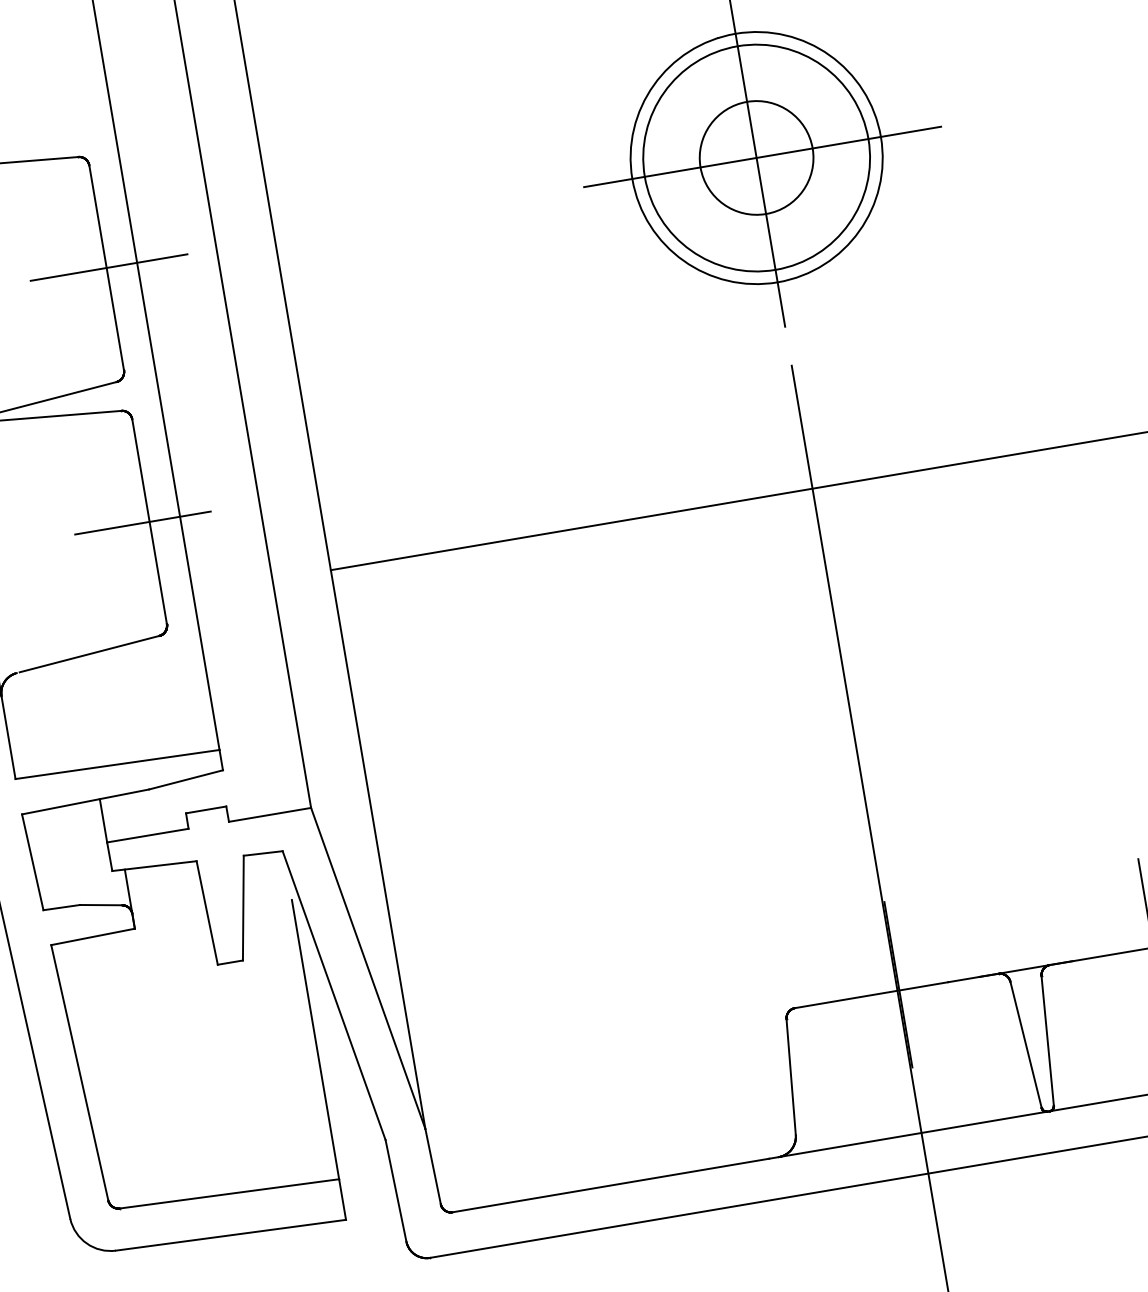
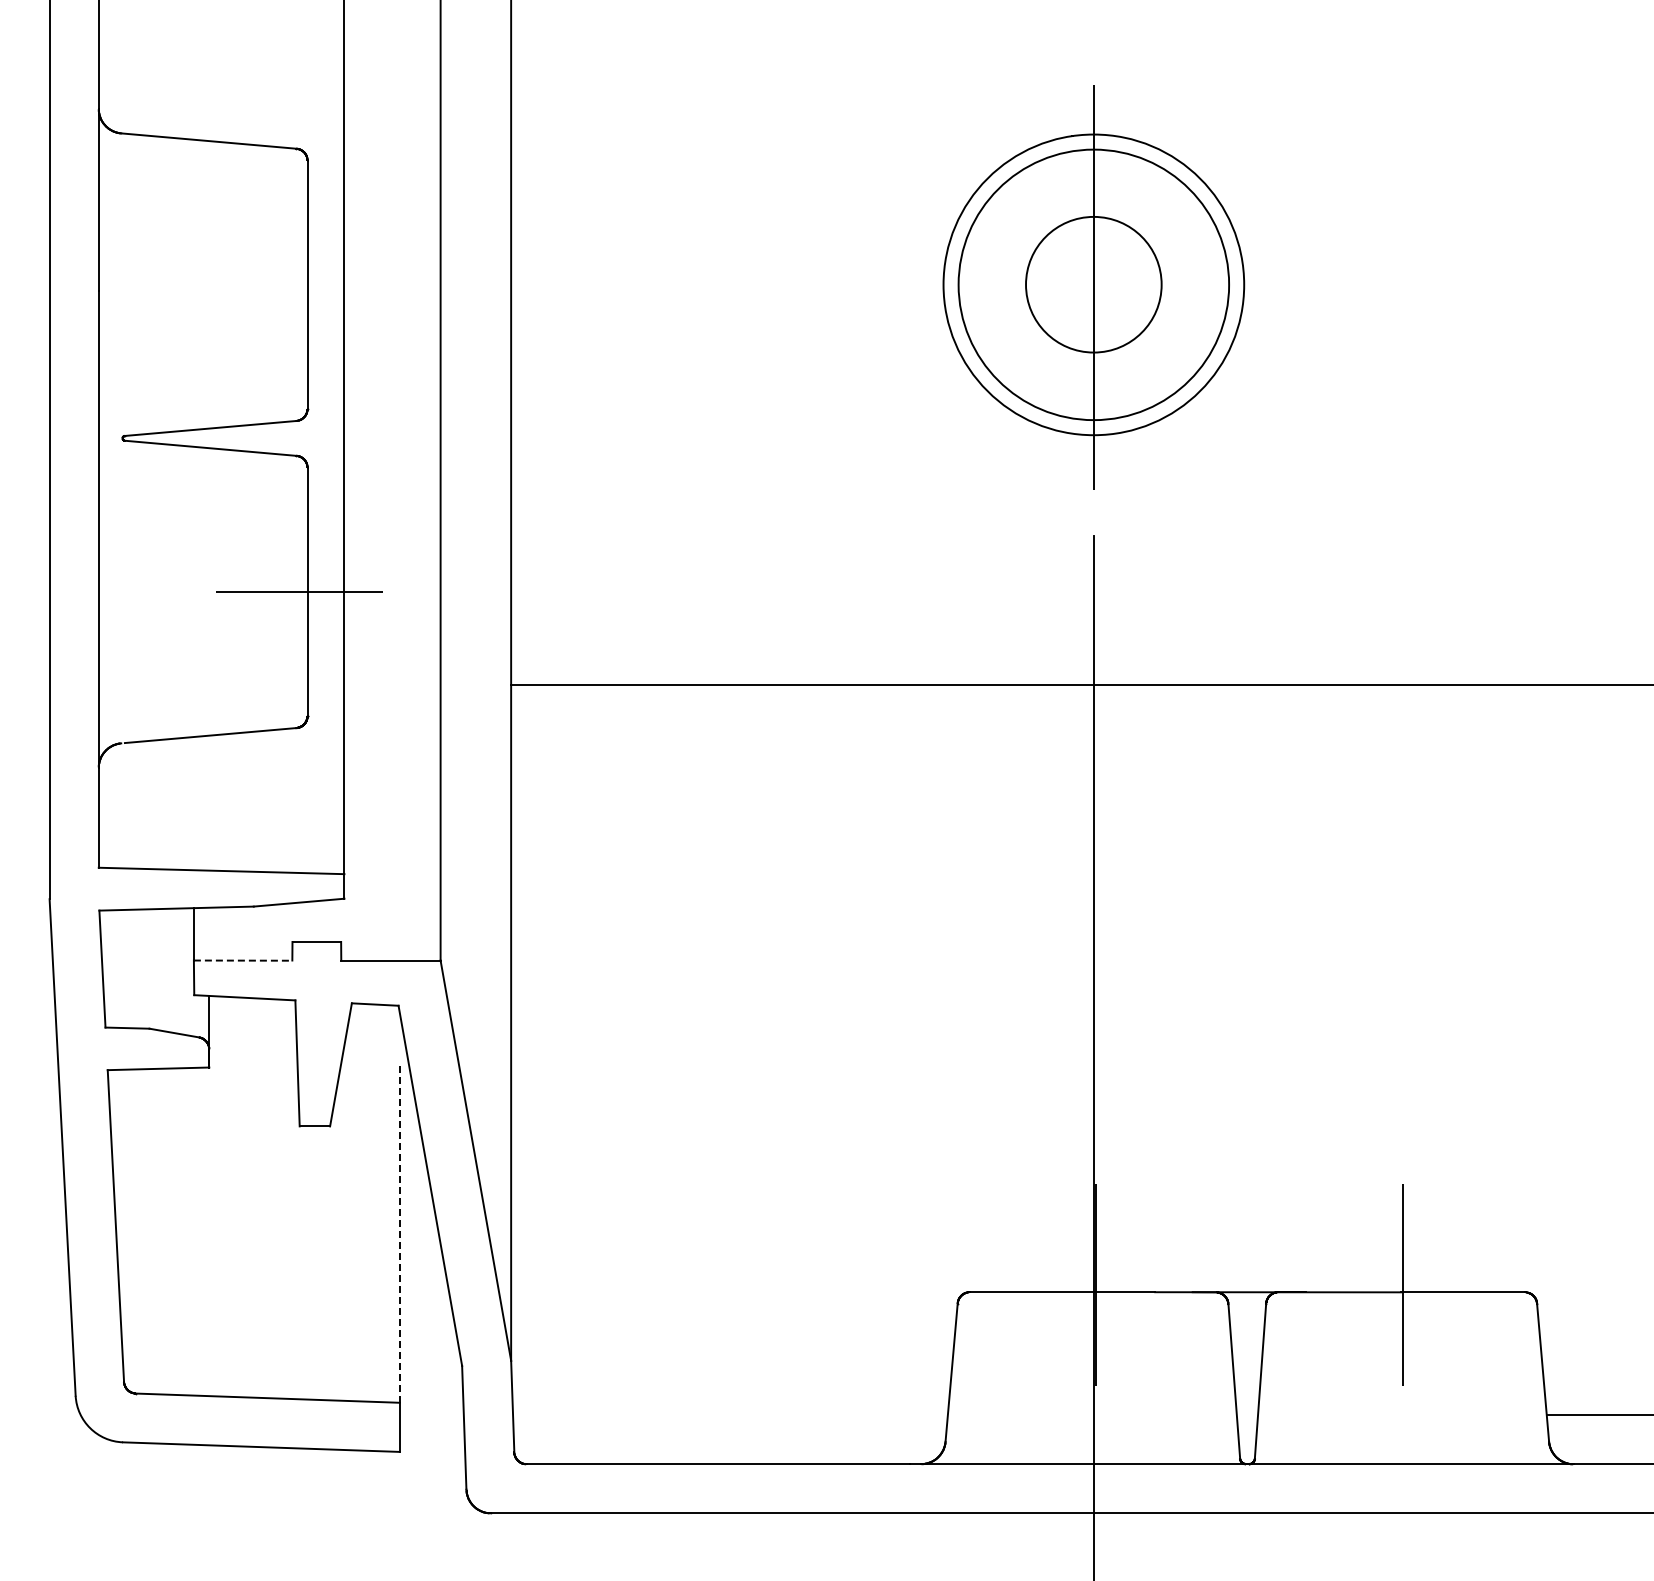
line: (762, 156) -> (1101, 284), removed
line: (109, 267) -> (310, 284), removed
line: (148, 835) -> (243, 960), solid -> dashed
line: (315, 1039) -> (399, 1233), solid -> dashed

